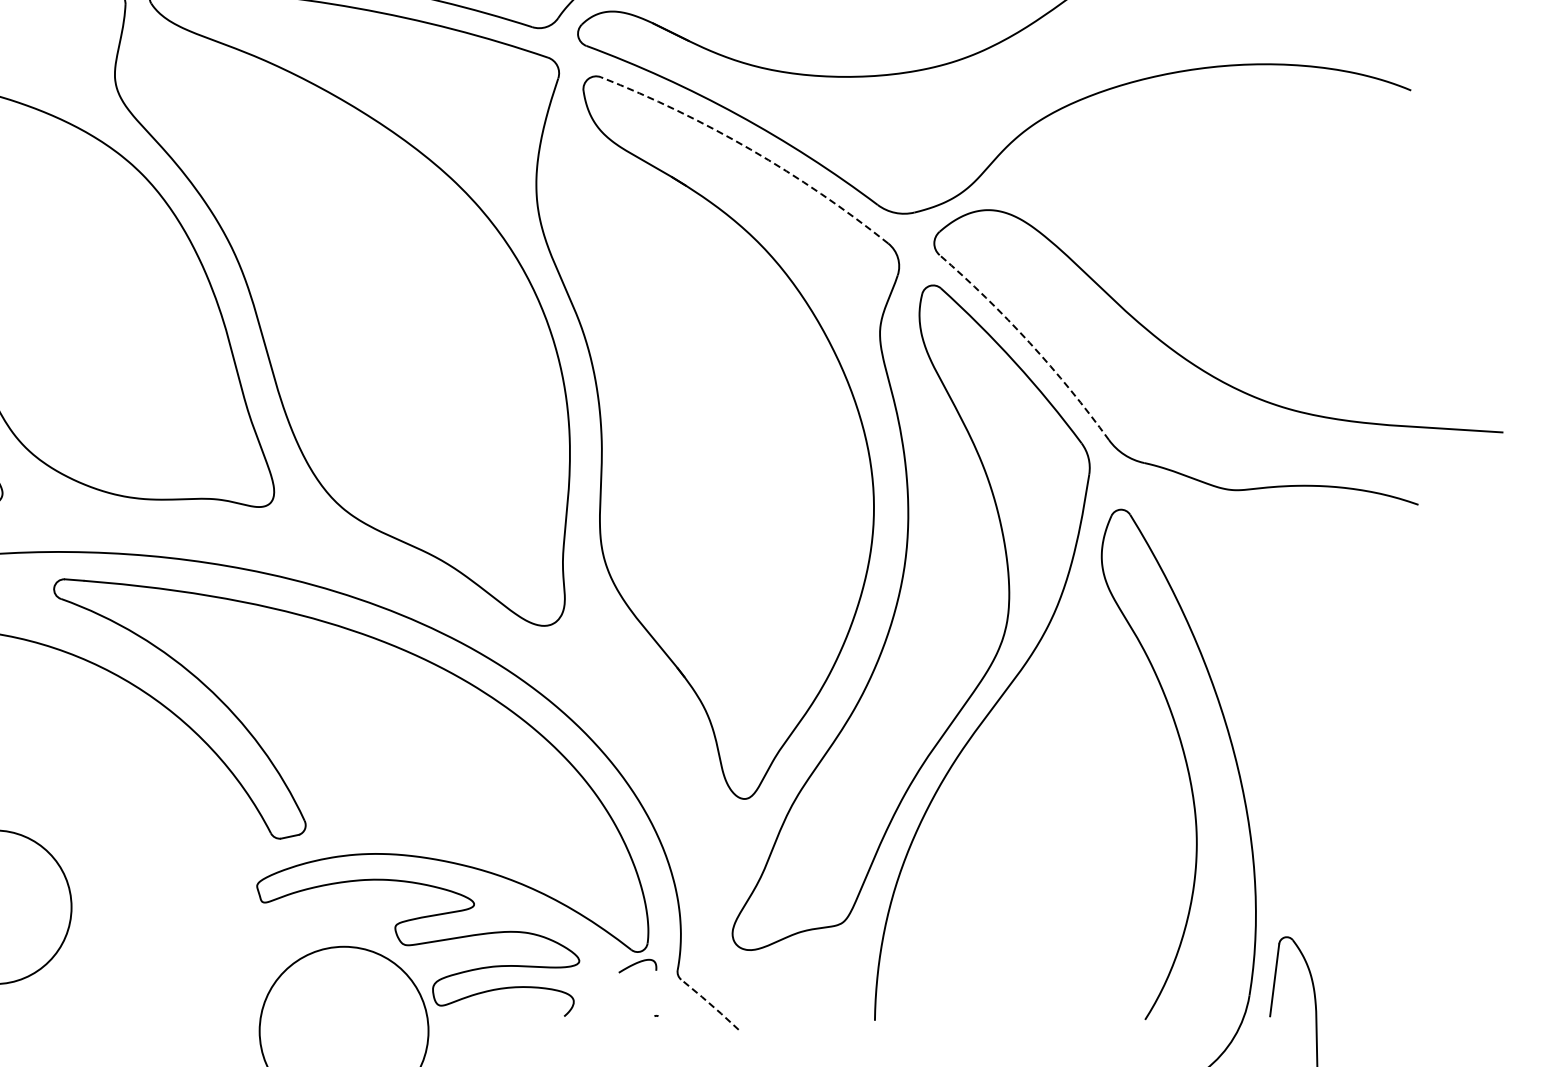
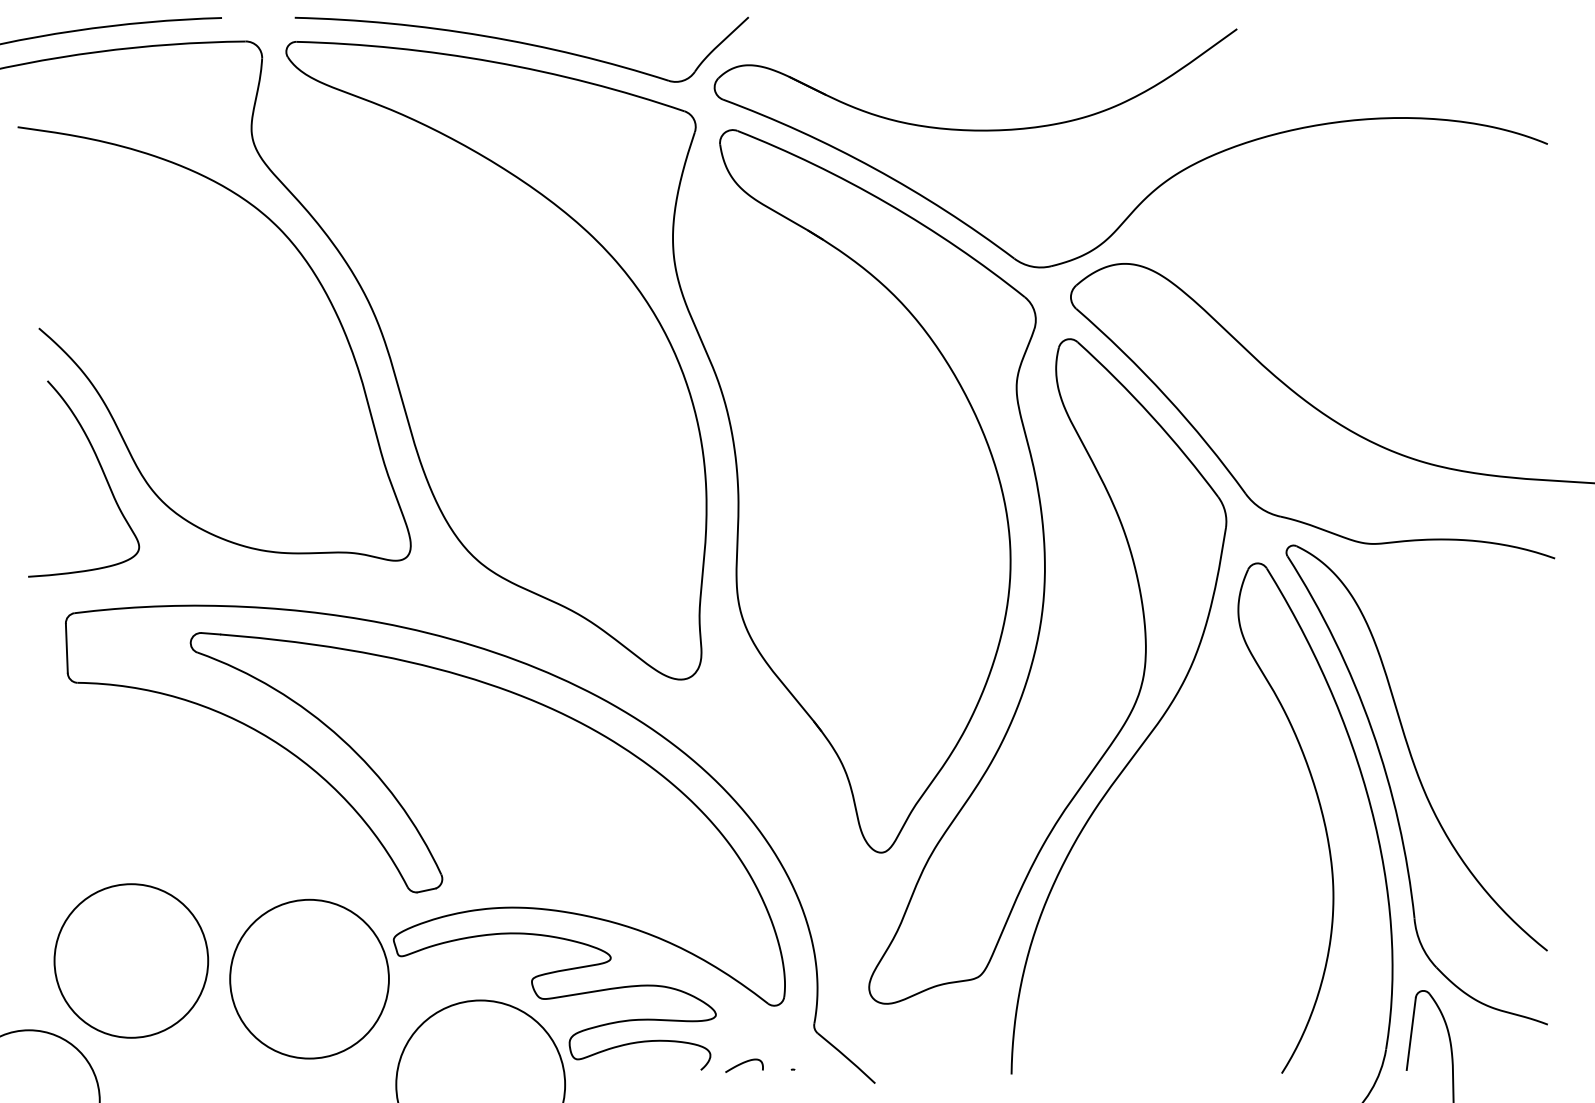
arc: (750, 149) -> (887, 203), dashed -> solid
arc: (1029, 342) -> (1166, 396), dashed -> solid
part: (1279, 730) -> (1416, 784), added
circle: (172, 924) -> (309, 978), added
curve: (637, 963) -> (744, 1063), moved
line: (709, 1003) -> (846, 1057), dashed -> solid

